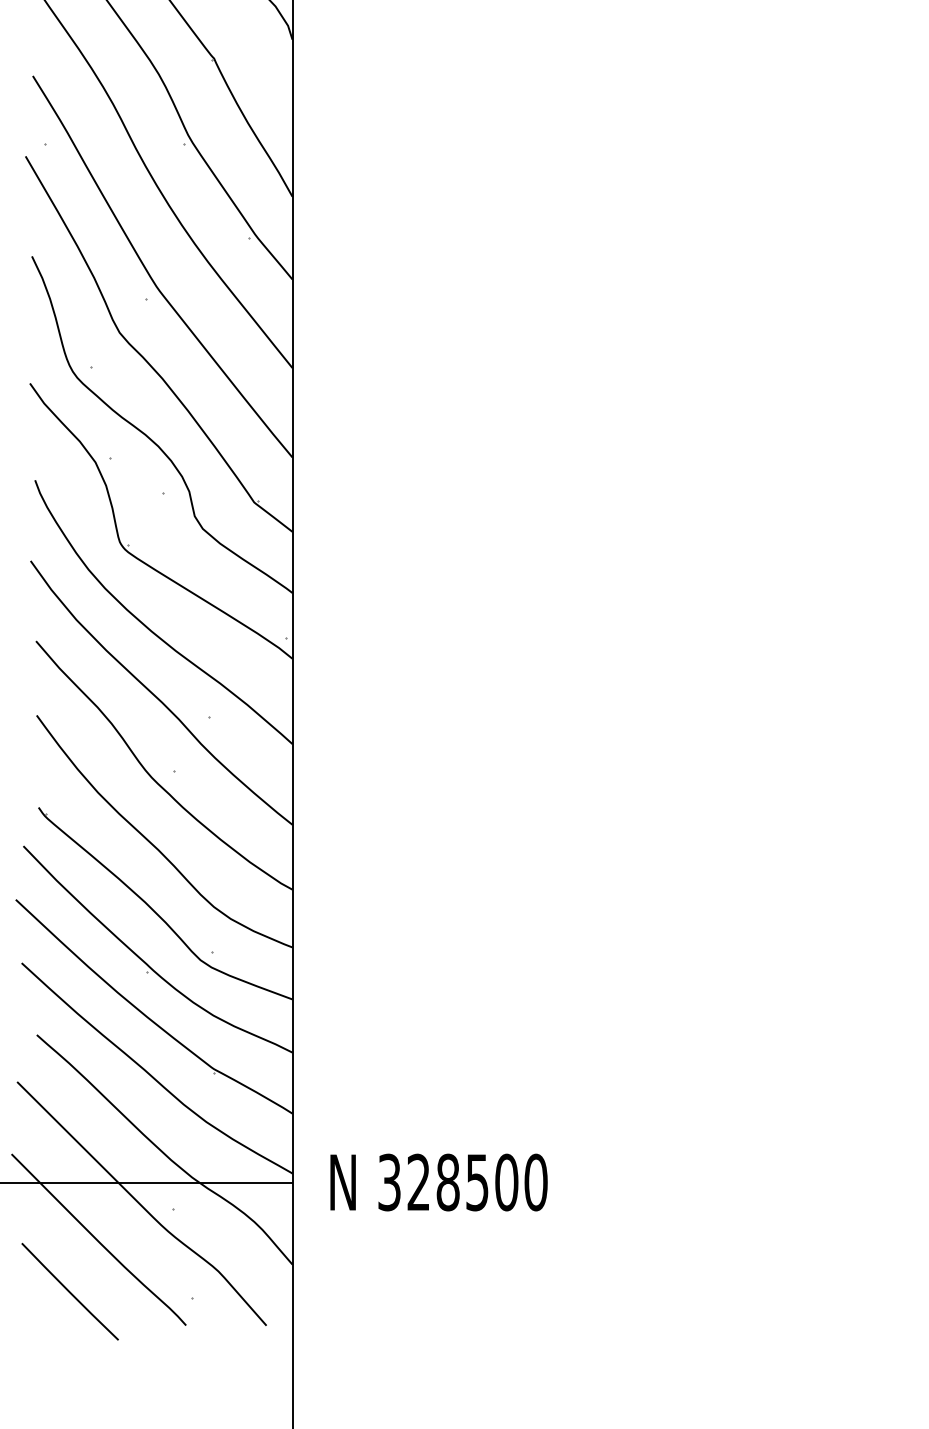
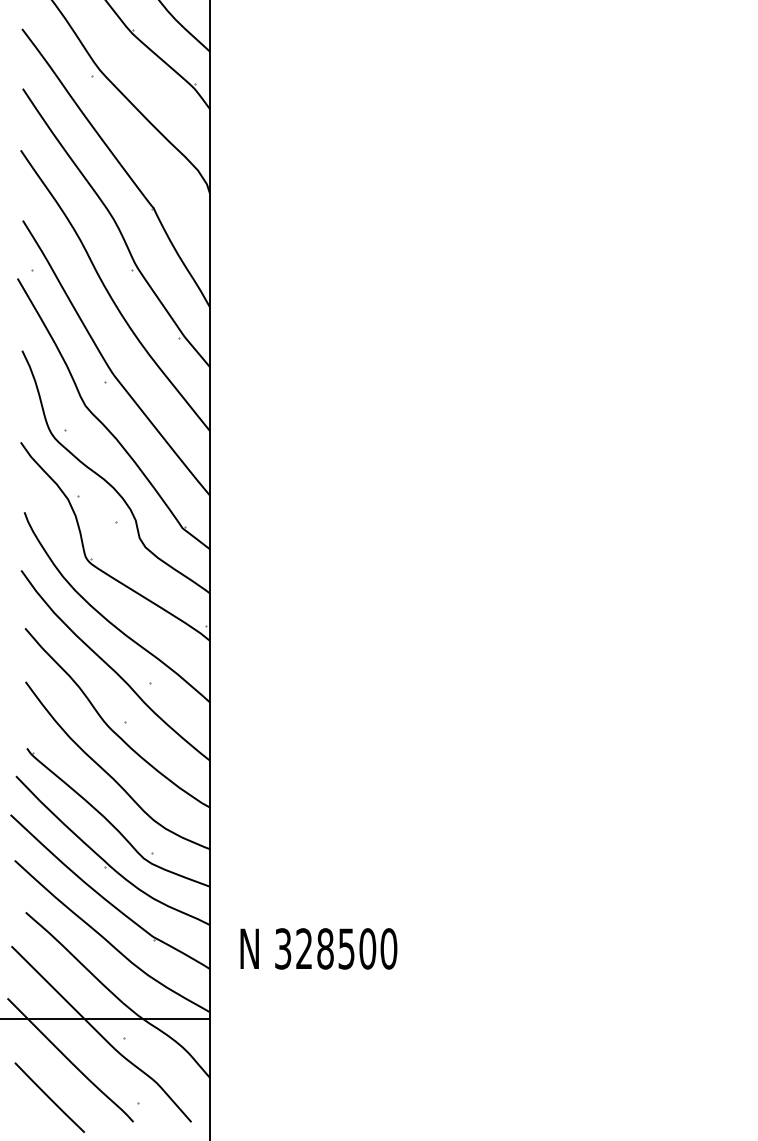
text: (438, 1181) -> (318, 948), moved

